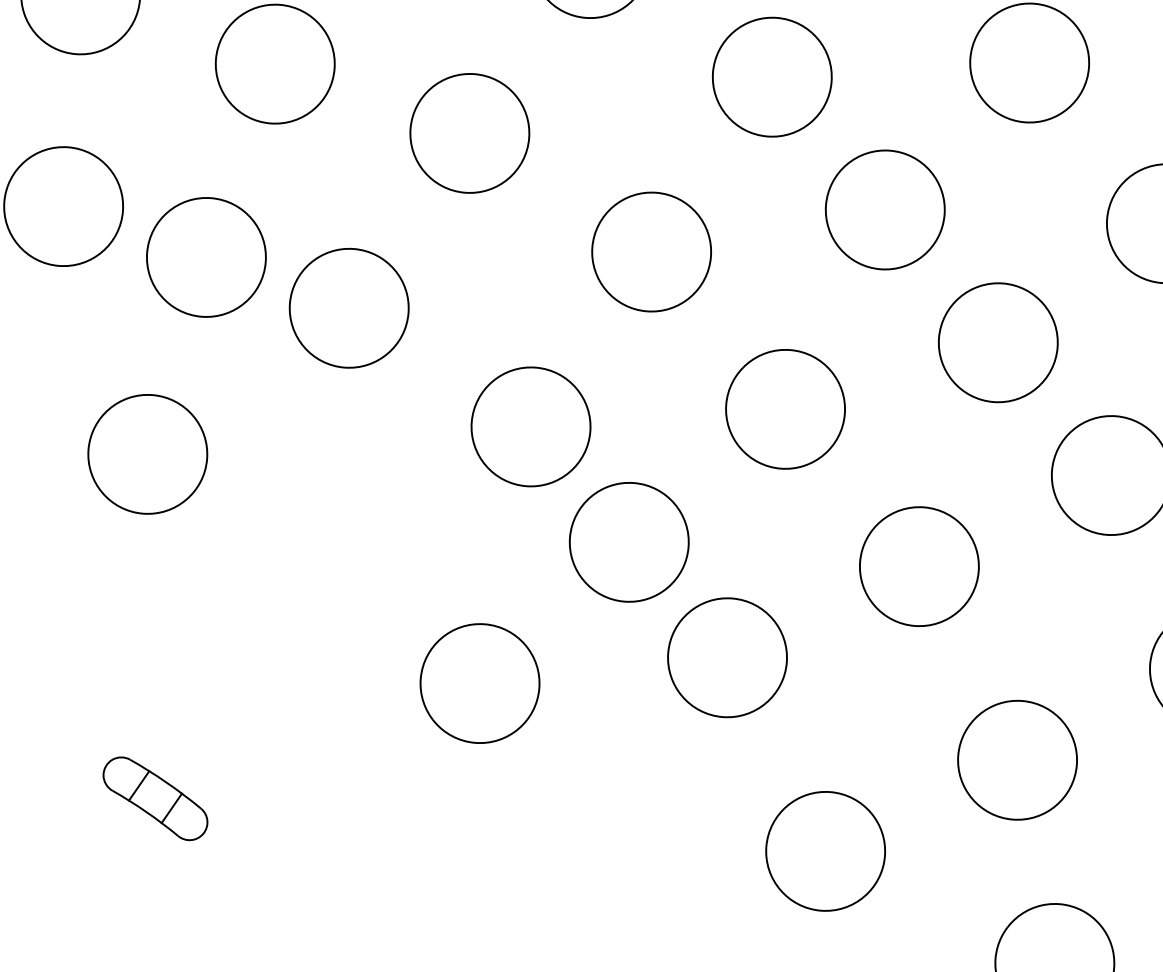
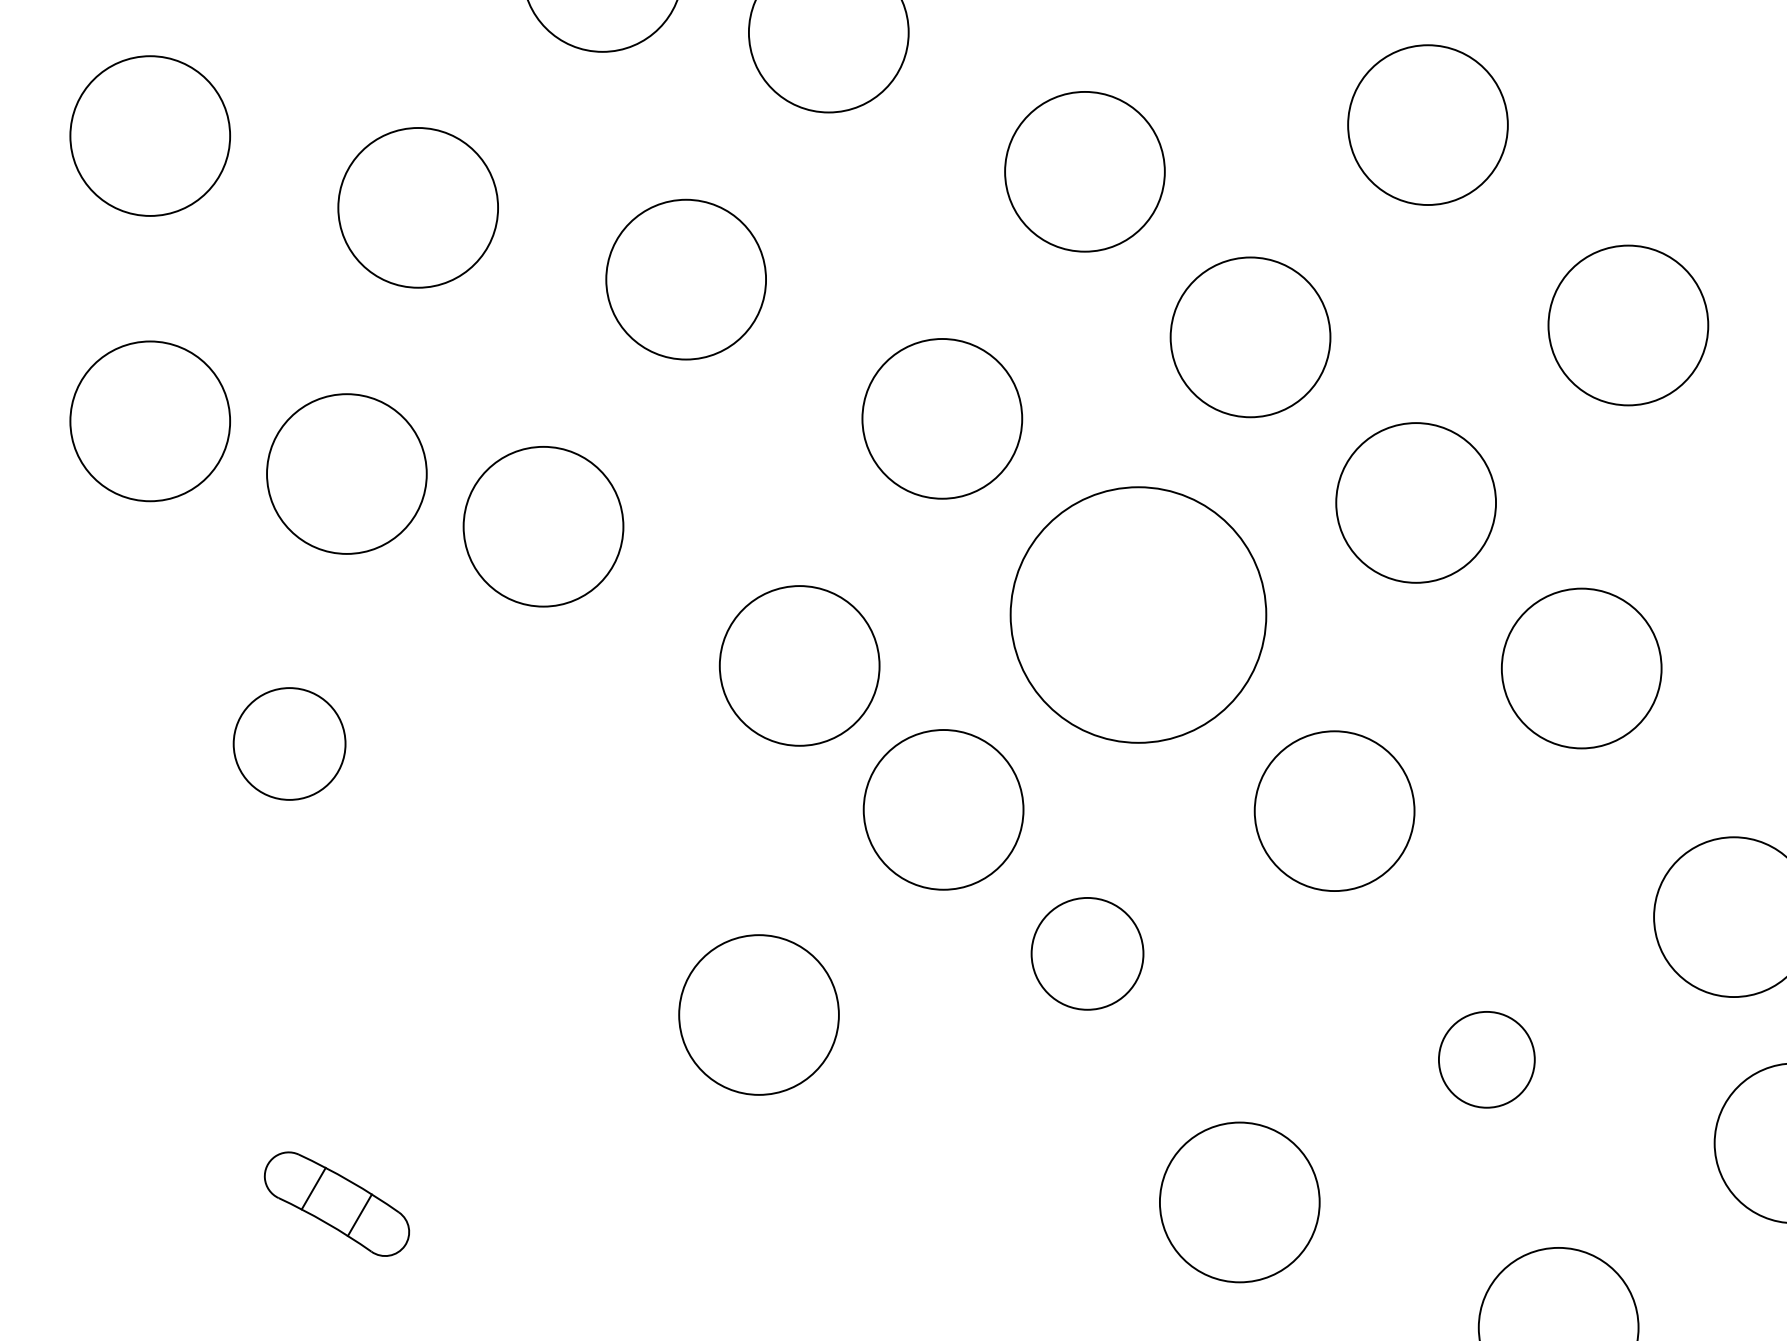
circle: (785, 408) -> (1138, 614), size x1.6
circle: (147, 454) -> (289, 743), size x0.7
circle: (727, 657) -> (1087, 953), size x0.7
circle: (1017, 760) -> (1486, 1059), size x0.6

